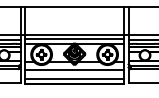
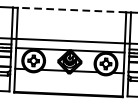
line: (74, 6) -> (71, 9), solid -> dashed
line: (74, 39) -> (70, 45), removed
line: (74, 70) -> (68, 79), removed
line: (74, 78) -> (68, 88), removed

